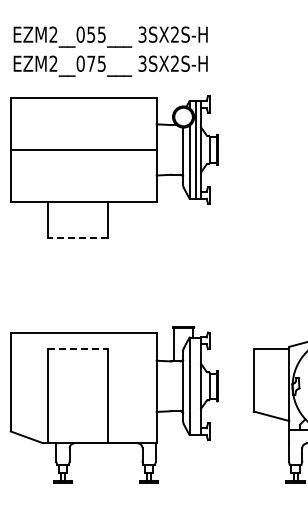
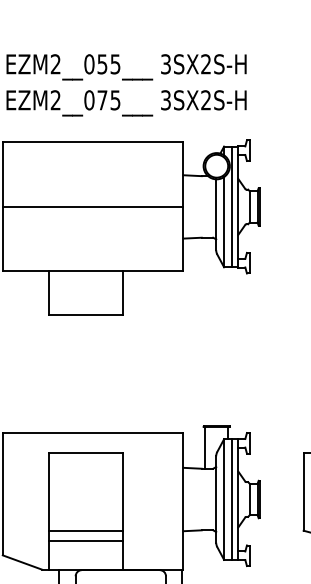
line: (77, 237) -> (85, 315), dashed -> solid
line: (77, 348) -> (85, 452), dashed -> solid
line: (195, 386) -> (231, 499), added
line: (77, 411) -> (85, 530), added
line: (77, 419) -> (85, 540), added

